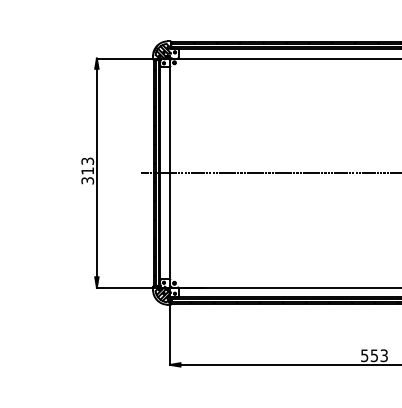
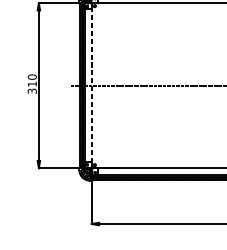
text: (87, 161) -> (32, 77), 313 -> 310
line: (170, 173) -> (91, 85), solid -> dashed

